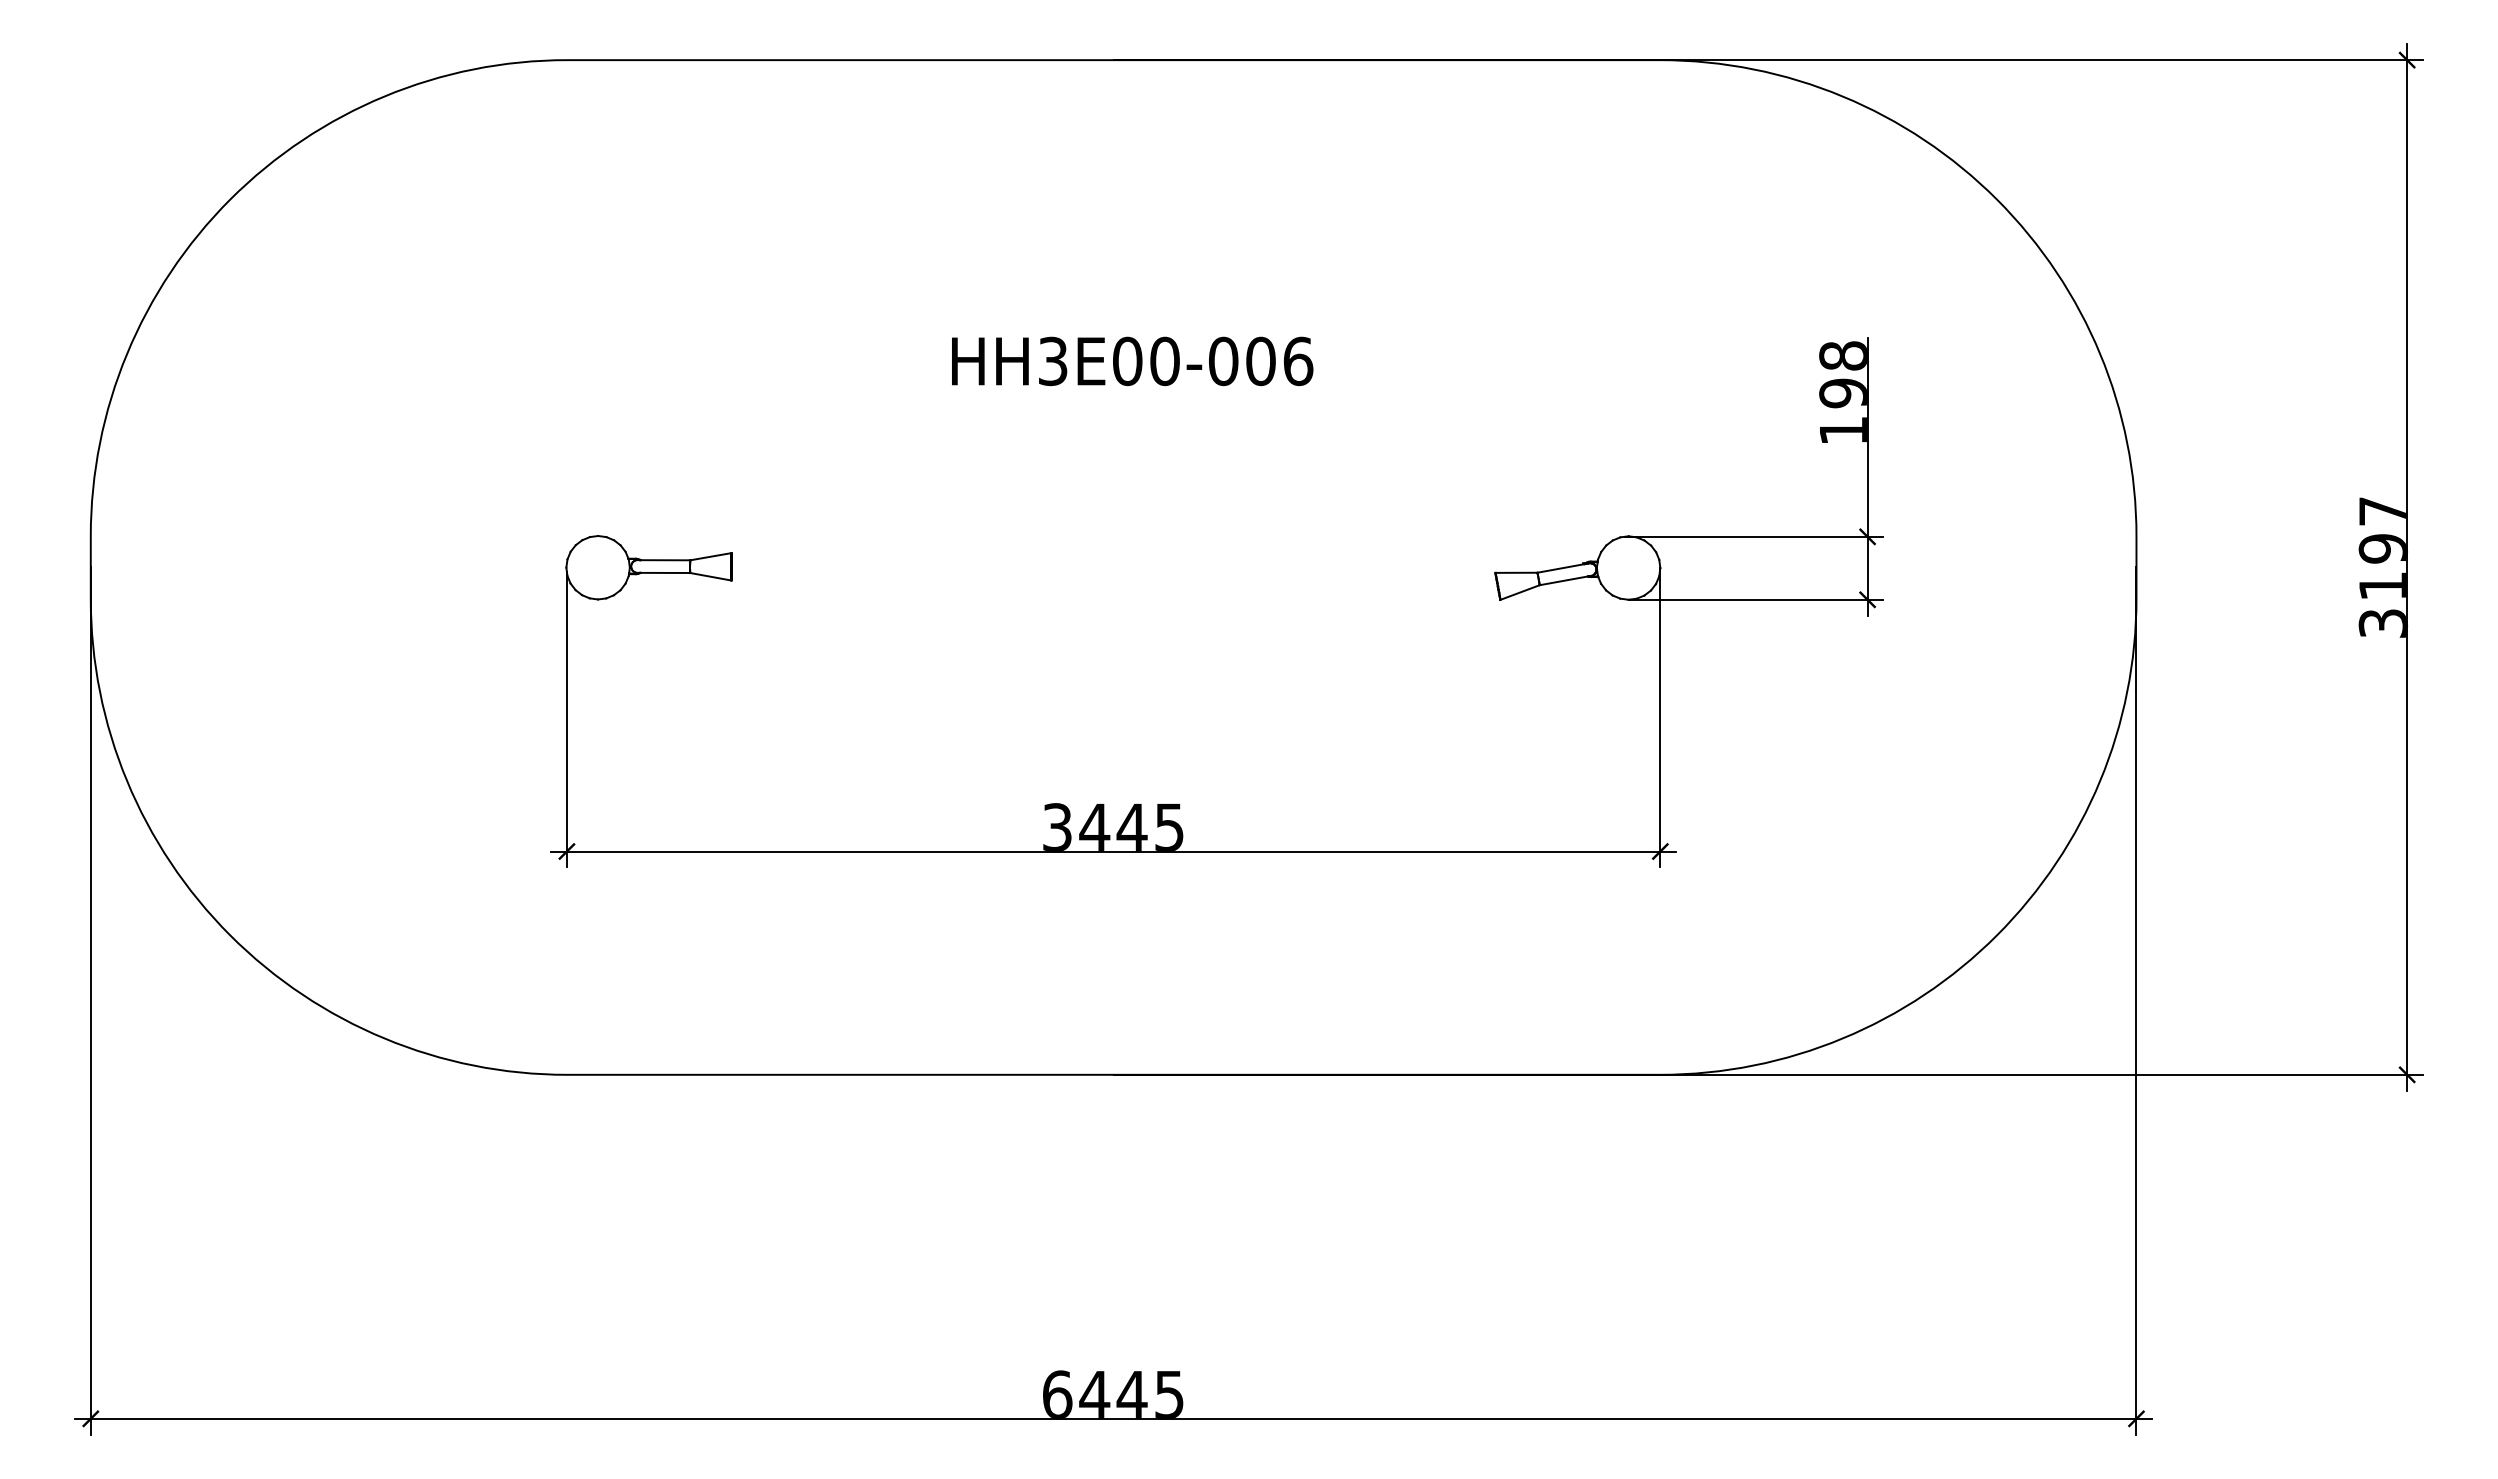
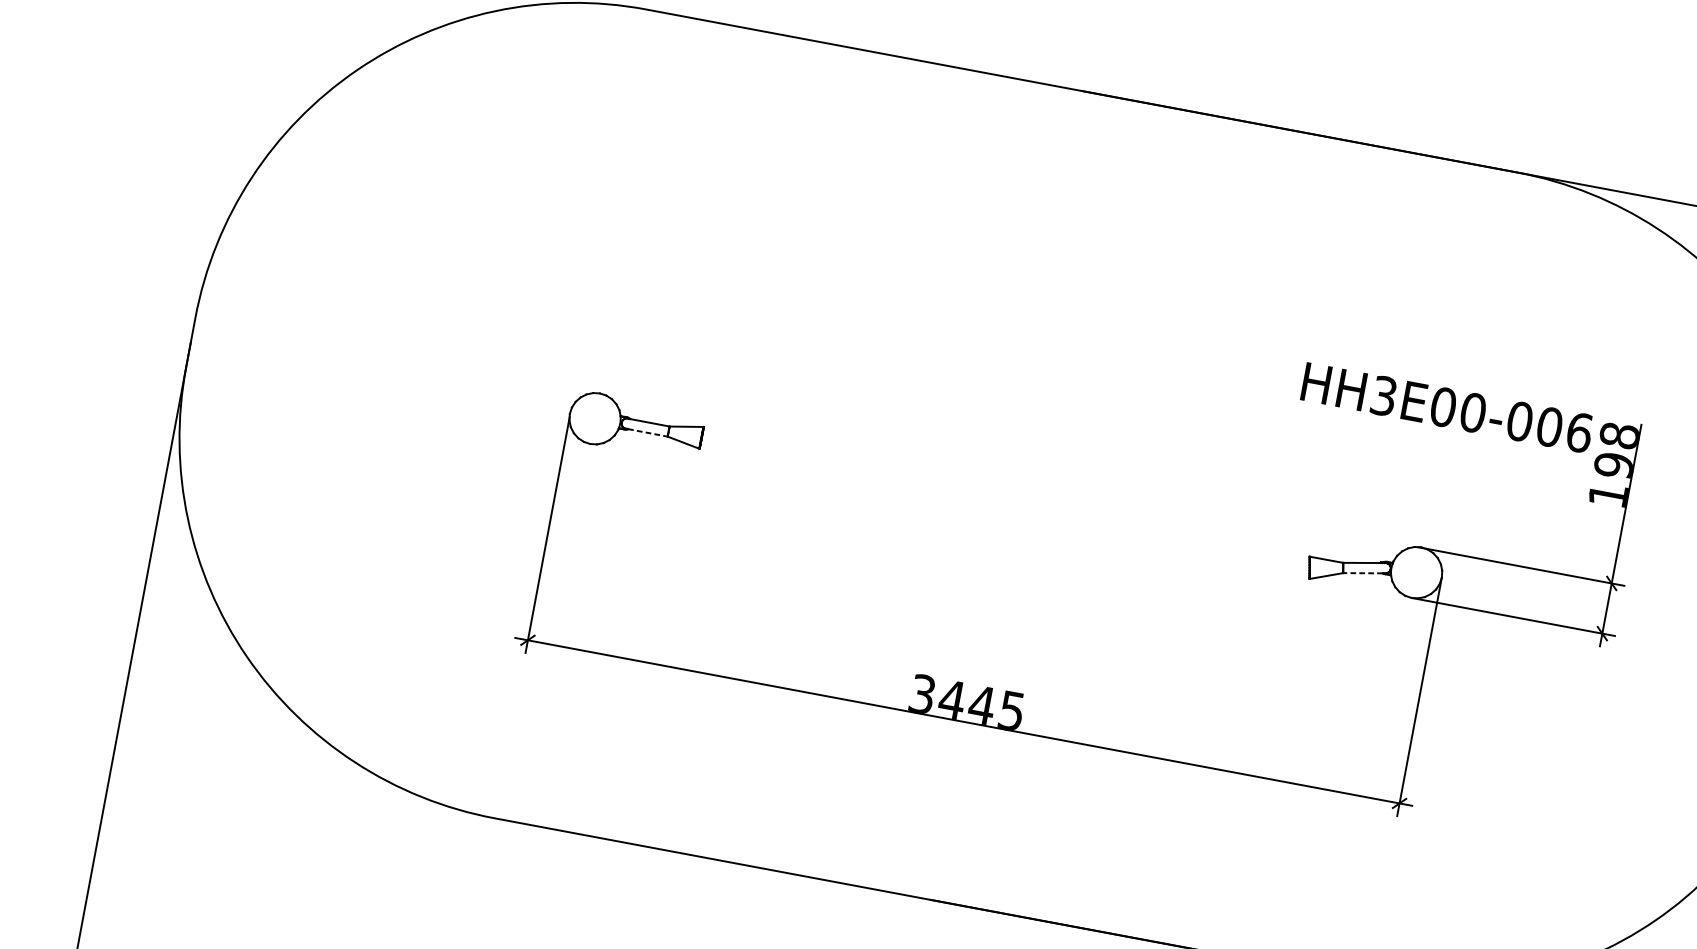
text: (1132, 361) -> (1447, 408), moved
line: (665, 572) -> (648, 432), solid -> dashed
line: (1563, 580) -> (1362, 572), solid -> dashed

